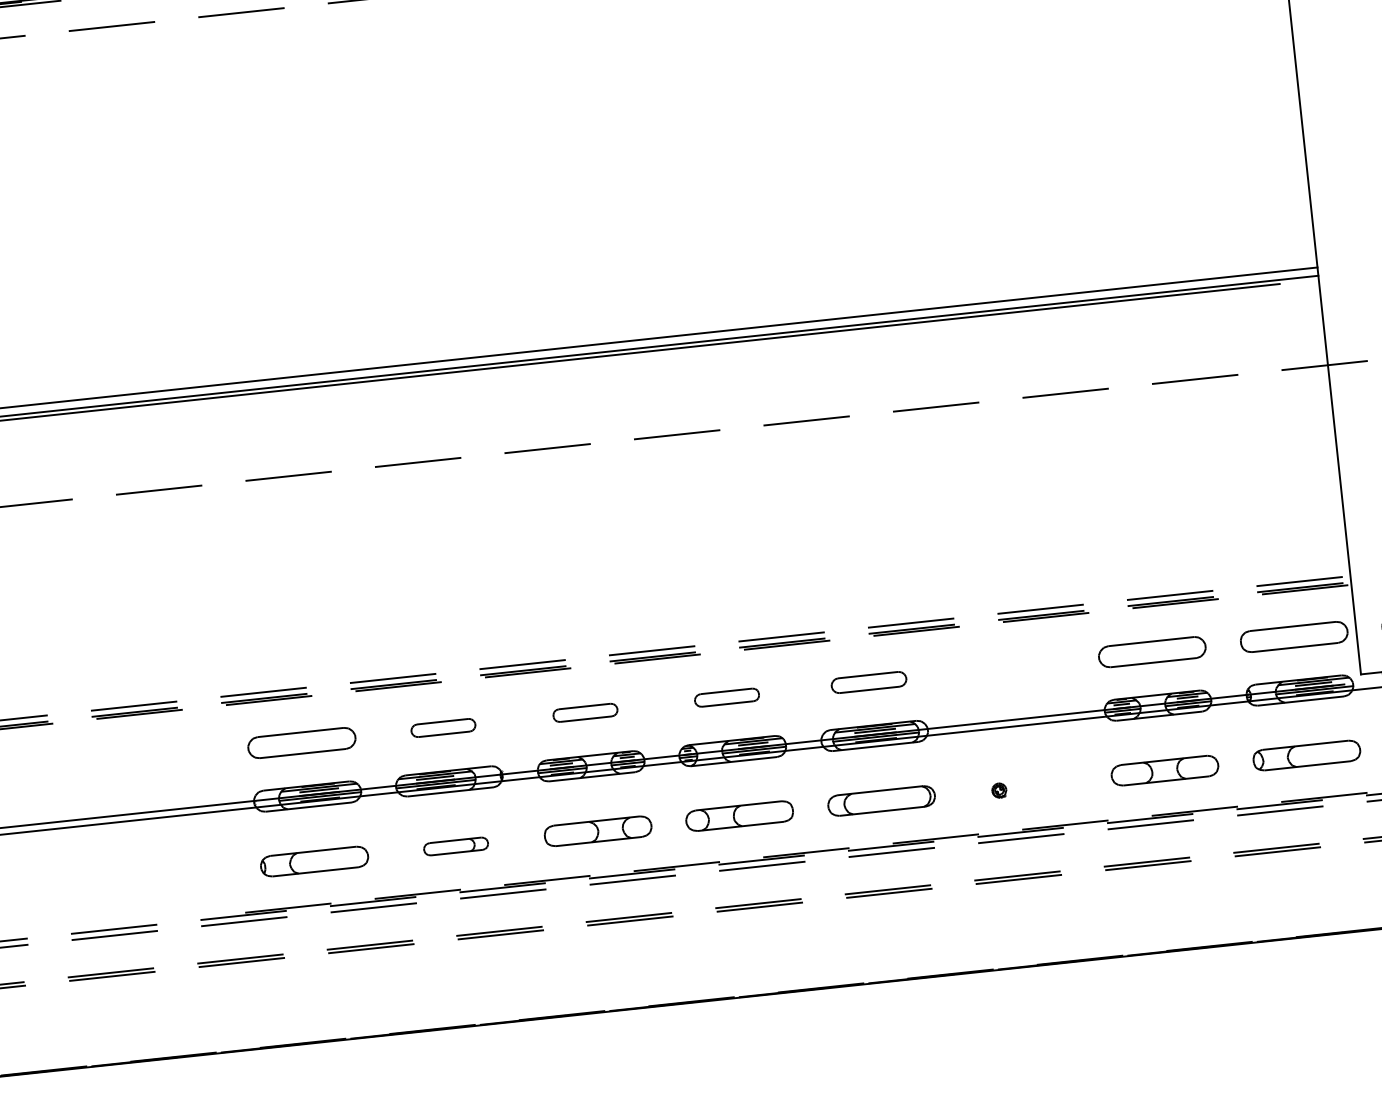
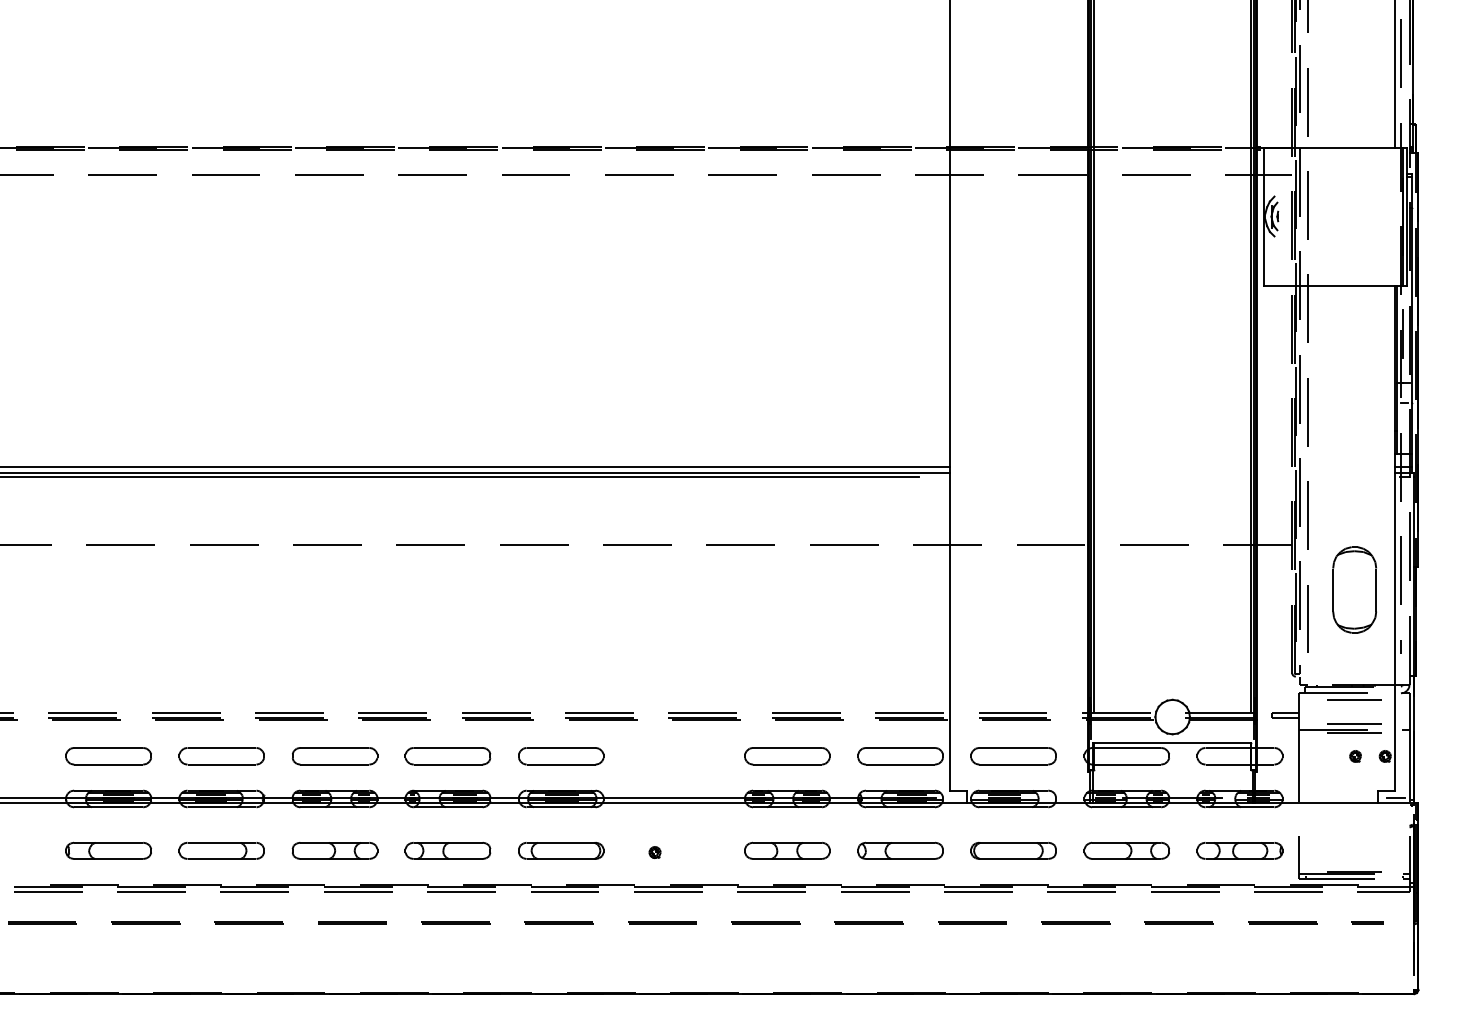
part: (869, 682) -> (561, 756), size x1.43
part: (726, 697) -> (447, 756), size x1.67
part: (584, 713) -> (334, 756), size x1.67
part: (443, 728) -> (221, 756), size x1.67
part: (455, 846) -> (221, 850), size x1.67

